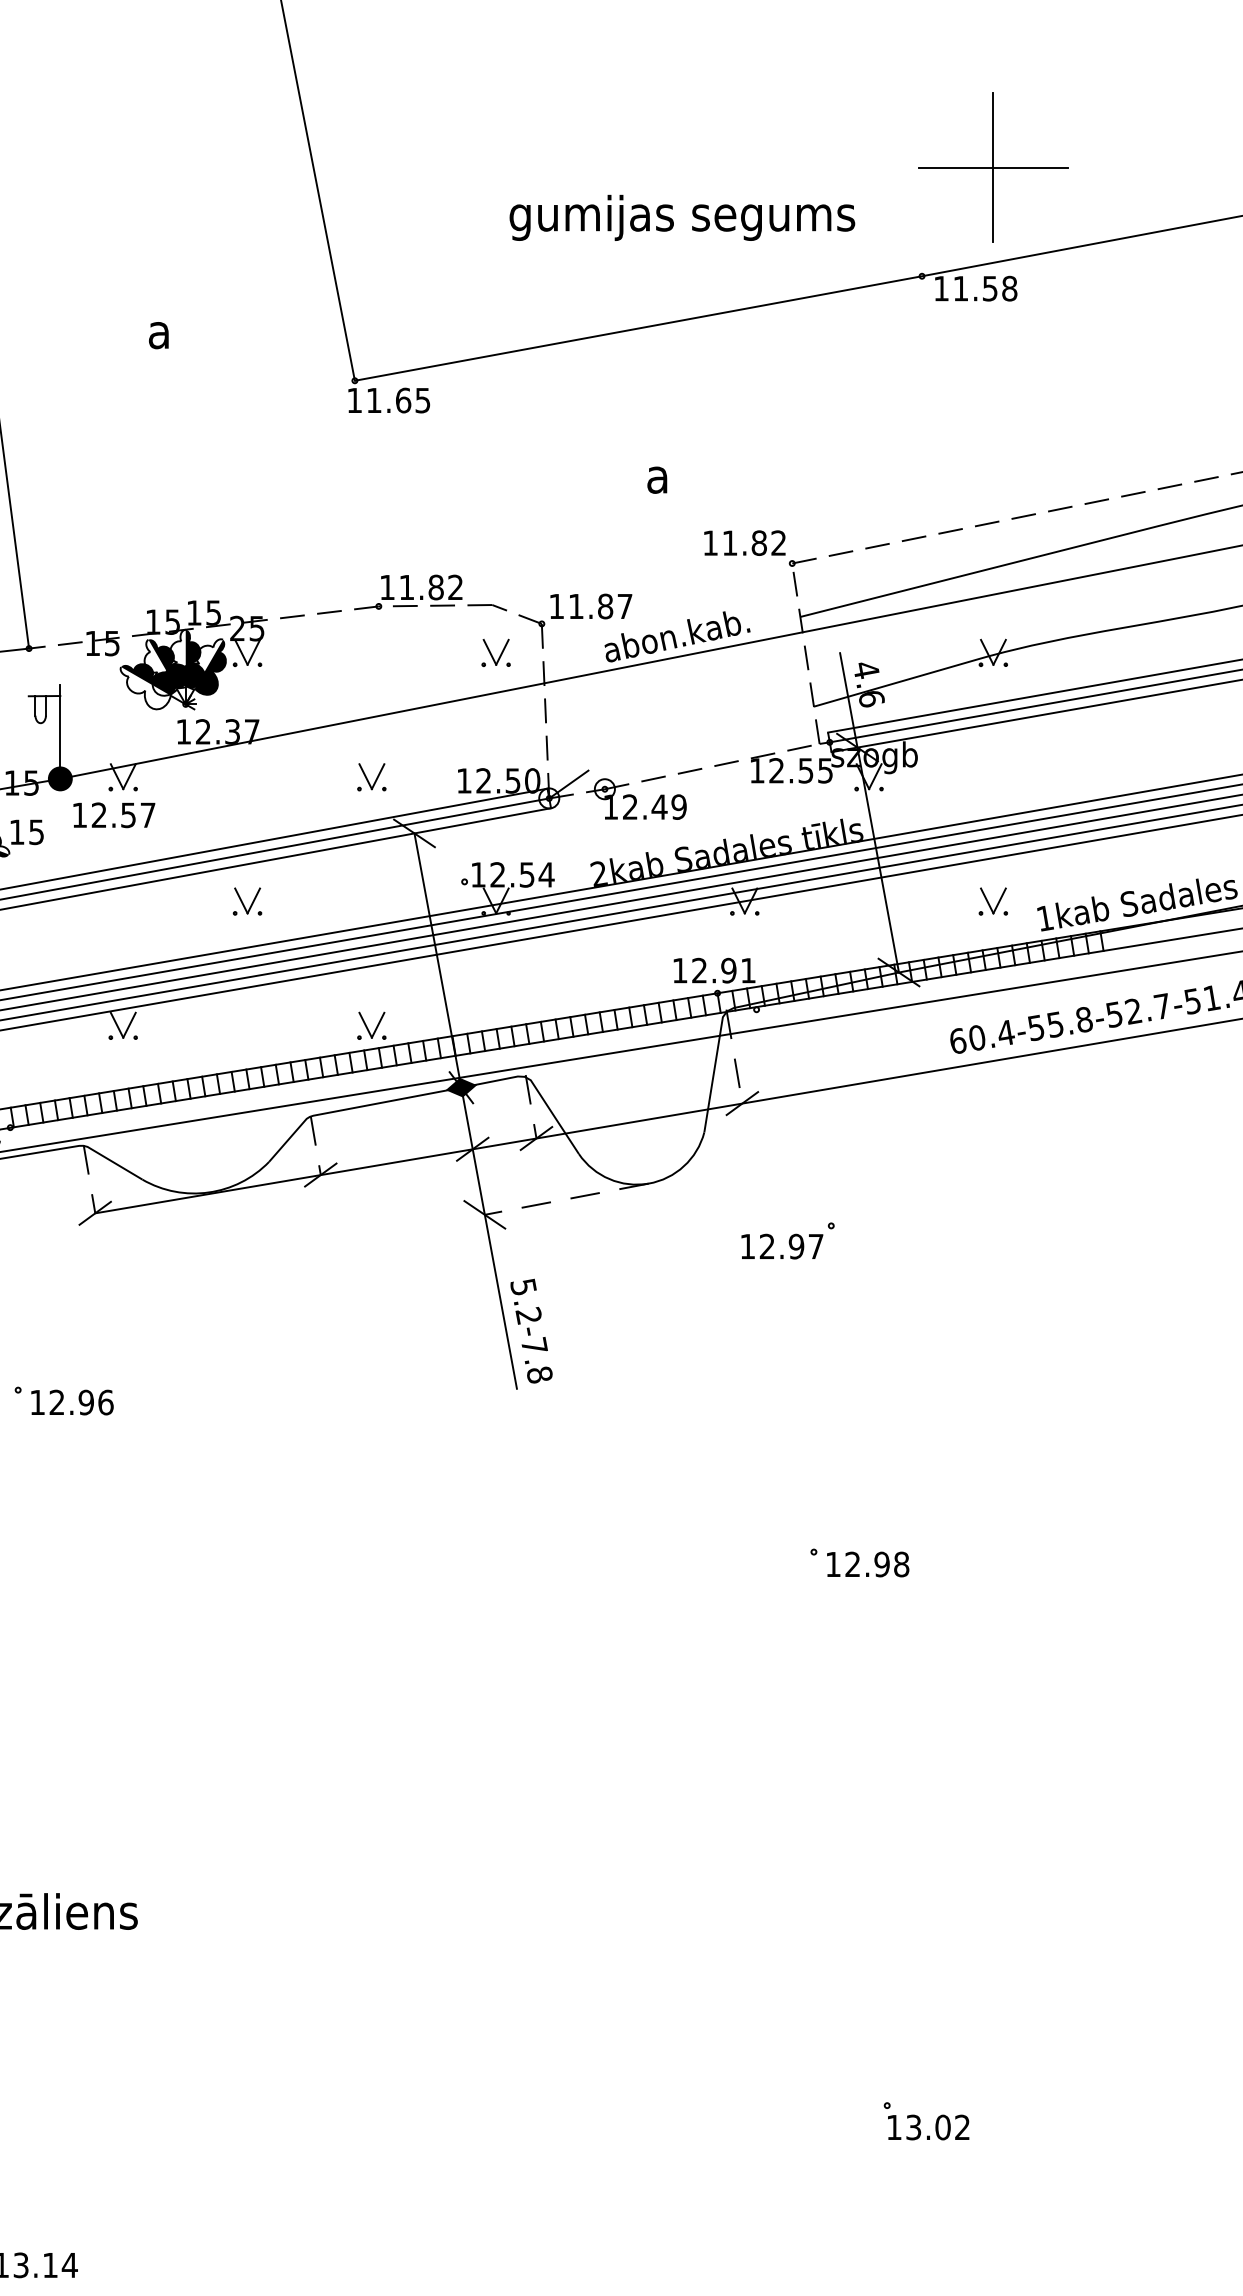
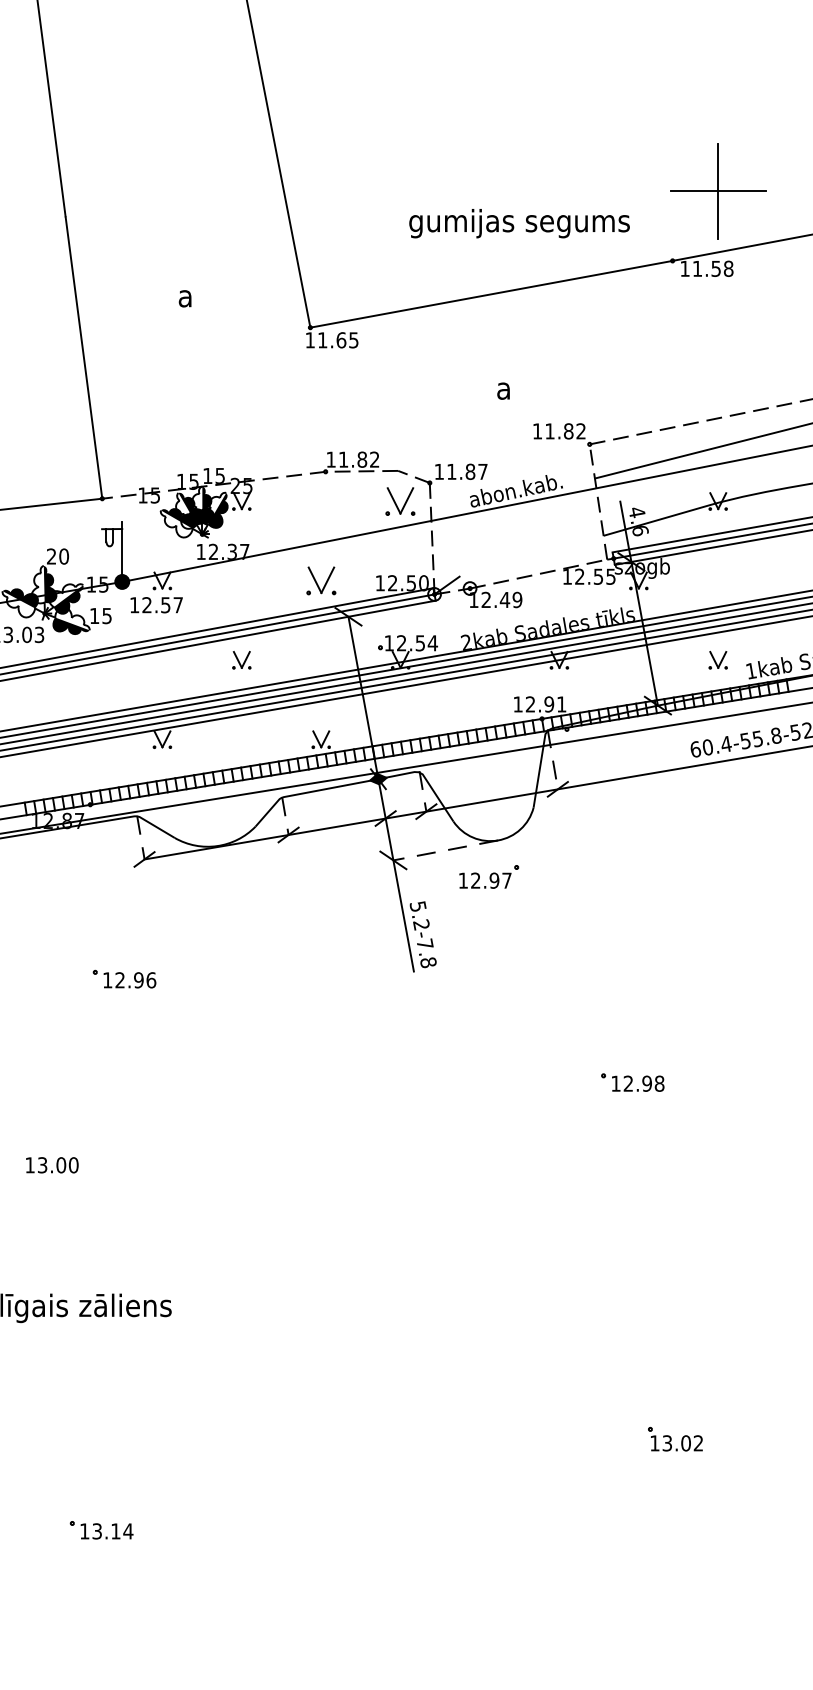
part: (495, 652) -> (400, 501), size x1.6
part: (370, 776) -> (320, 580), size x1.6
part: (788, 1240) -> (489, 876), moved

